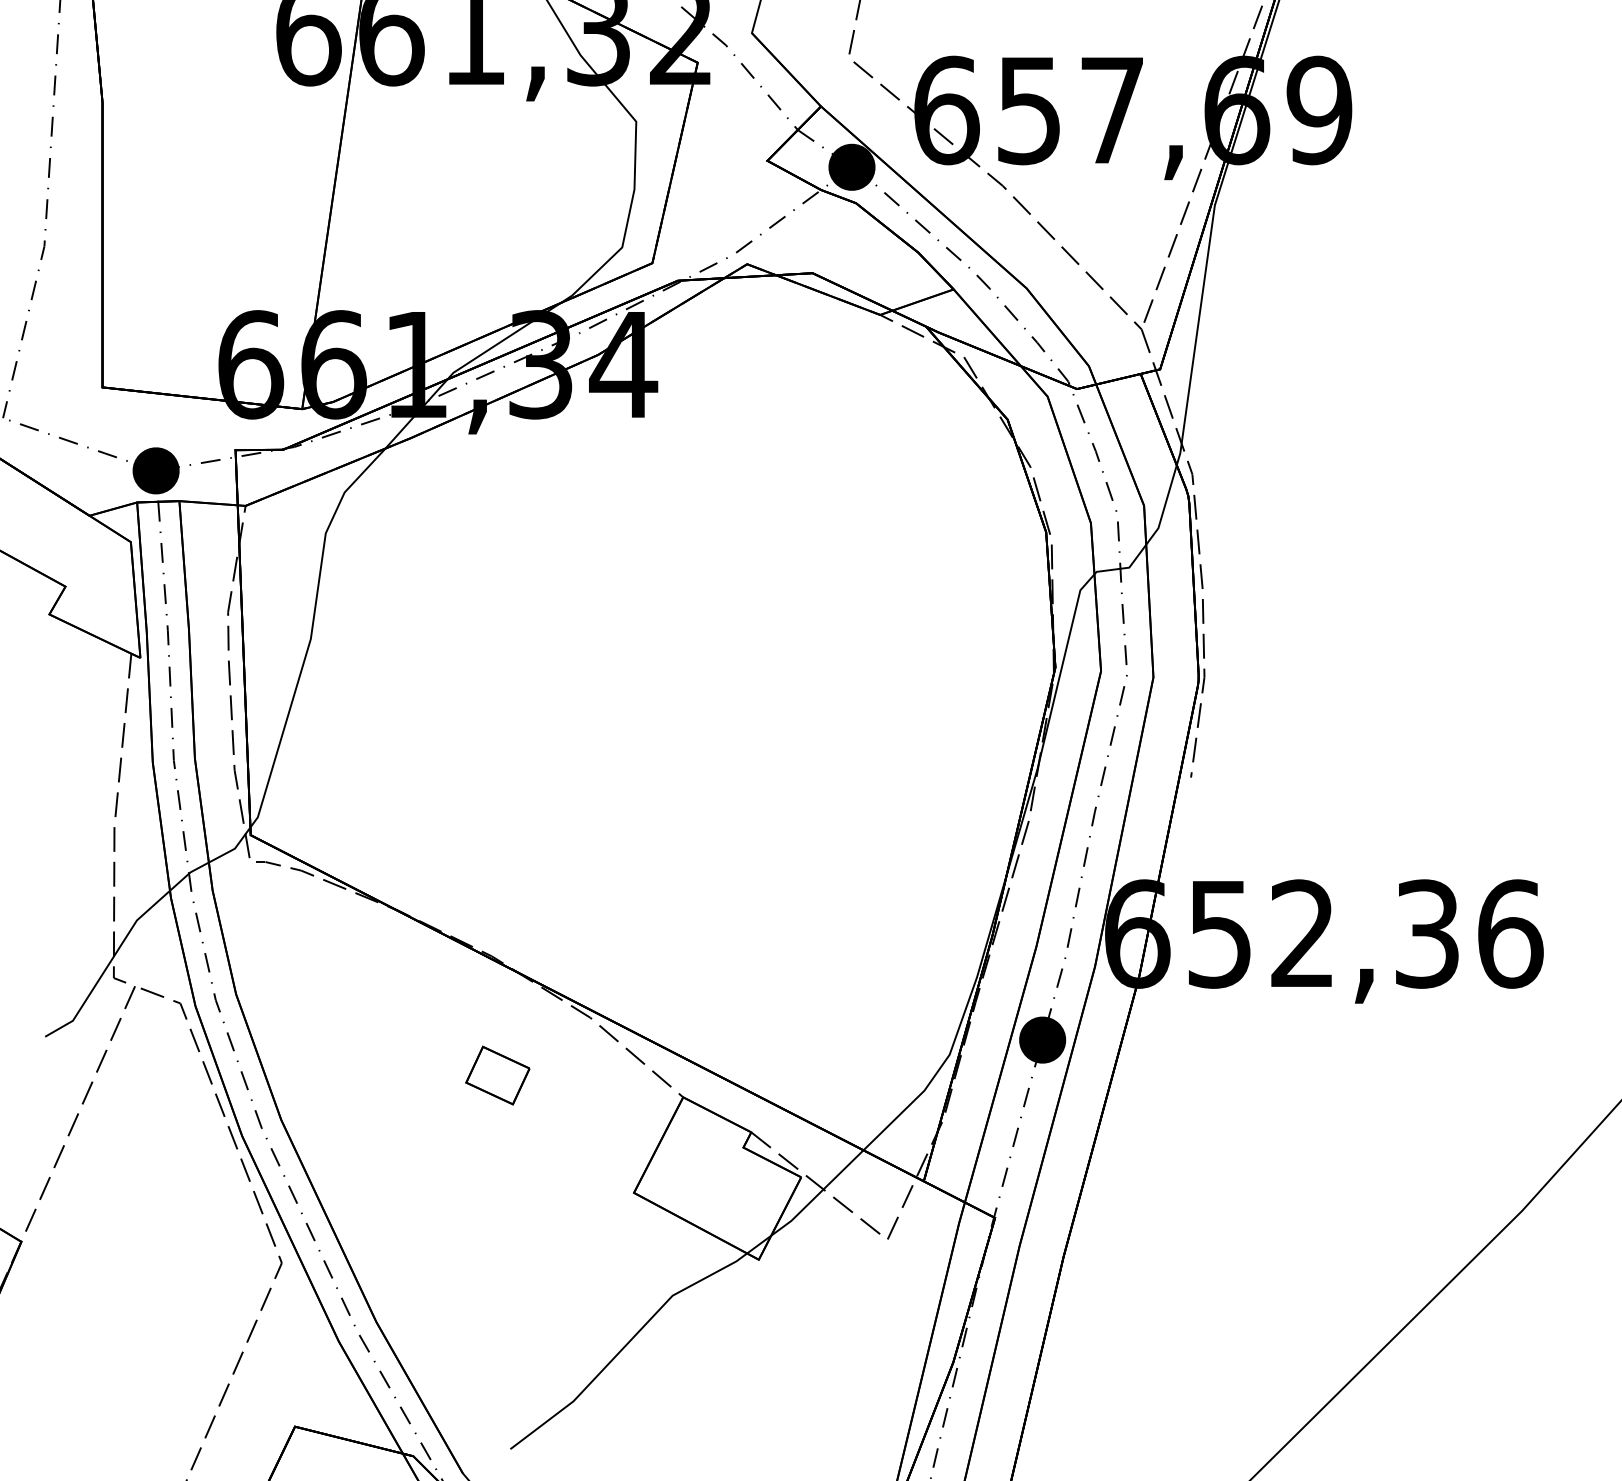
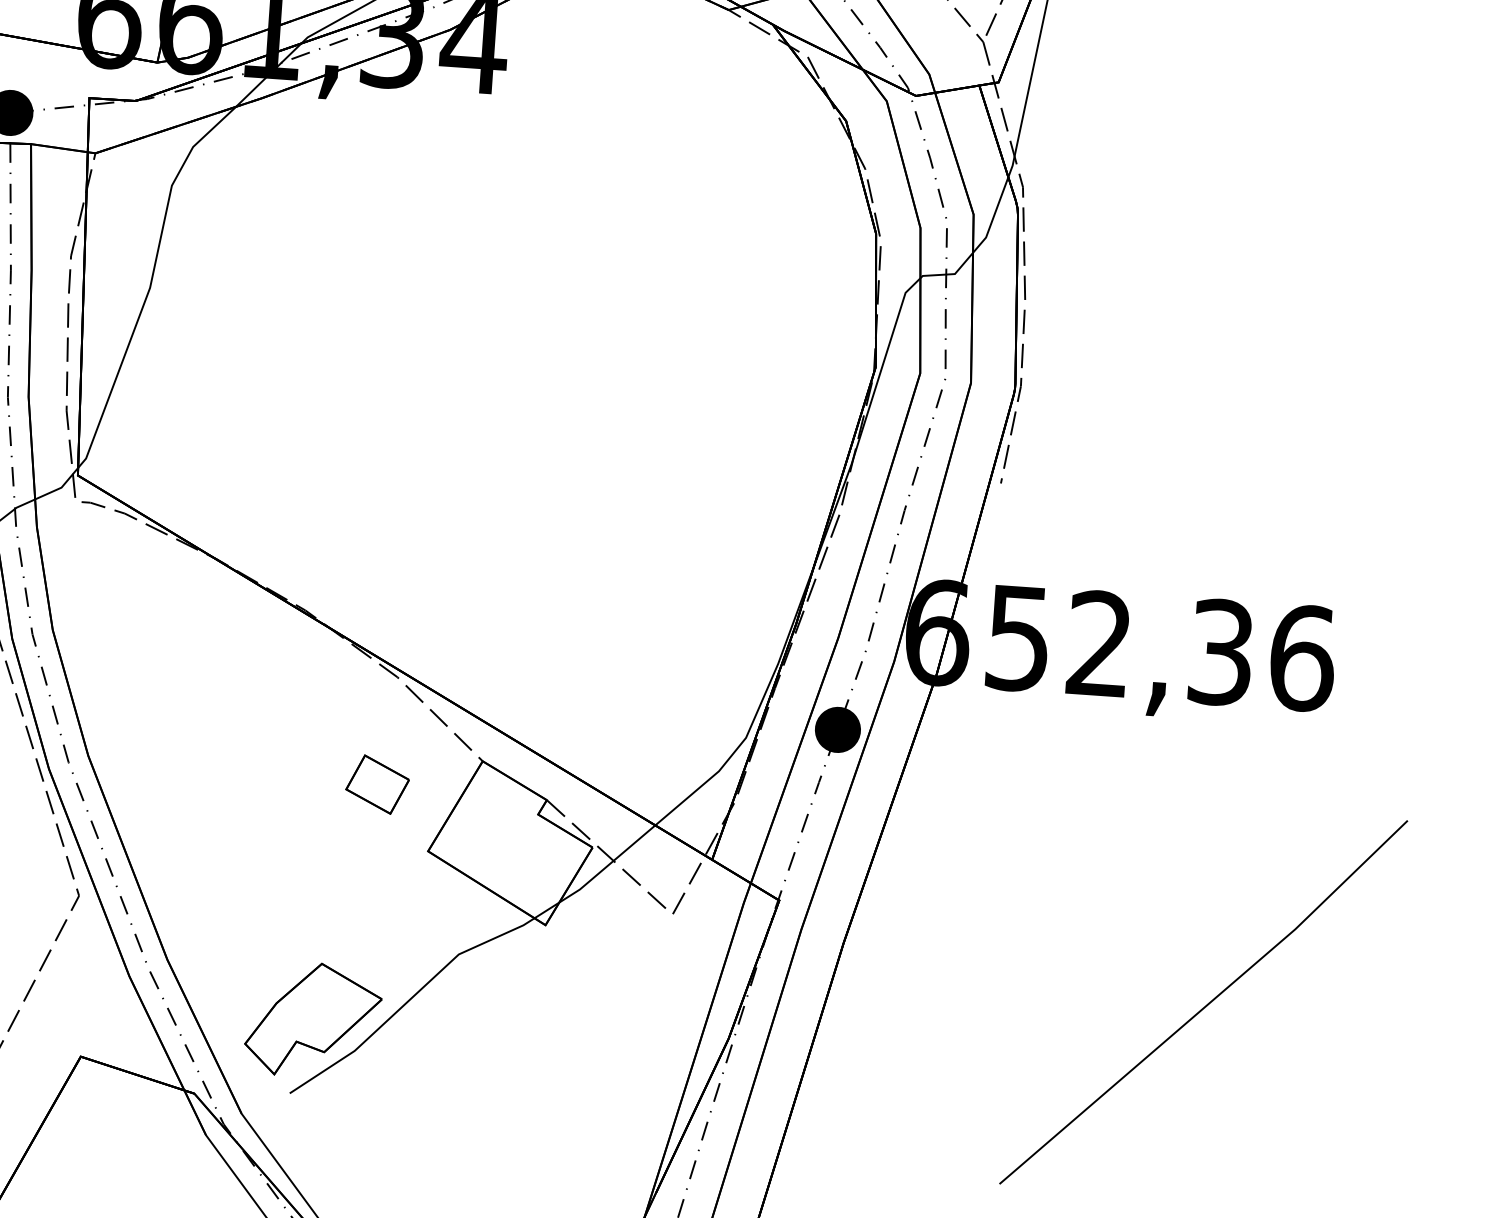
part: (497, 1075) -> (377, 784), moved
part: (529, 1373) -> (313, 1020), added

